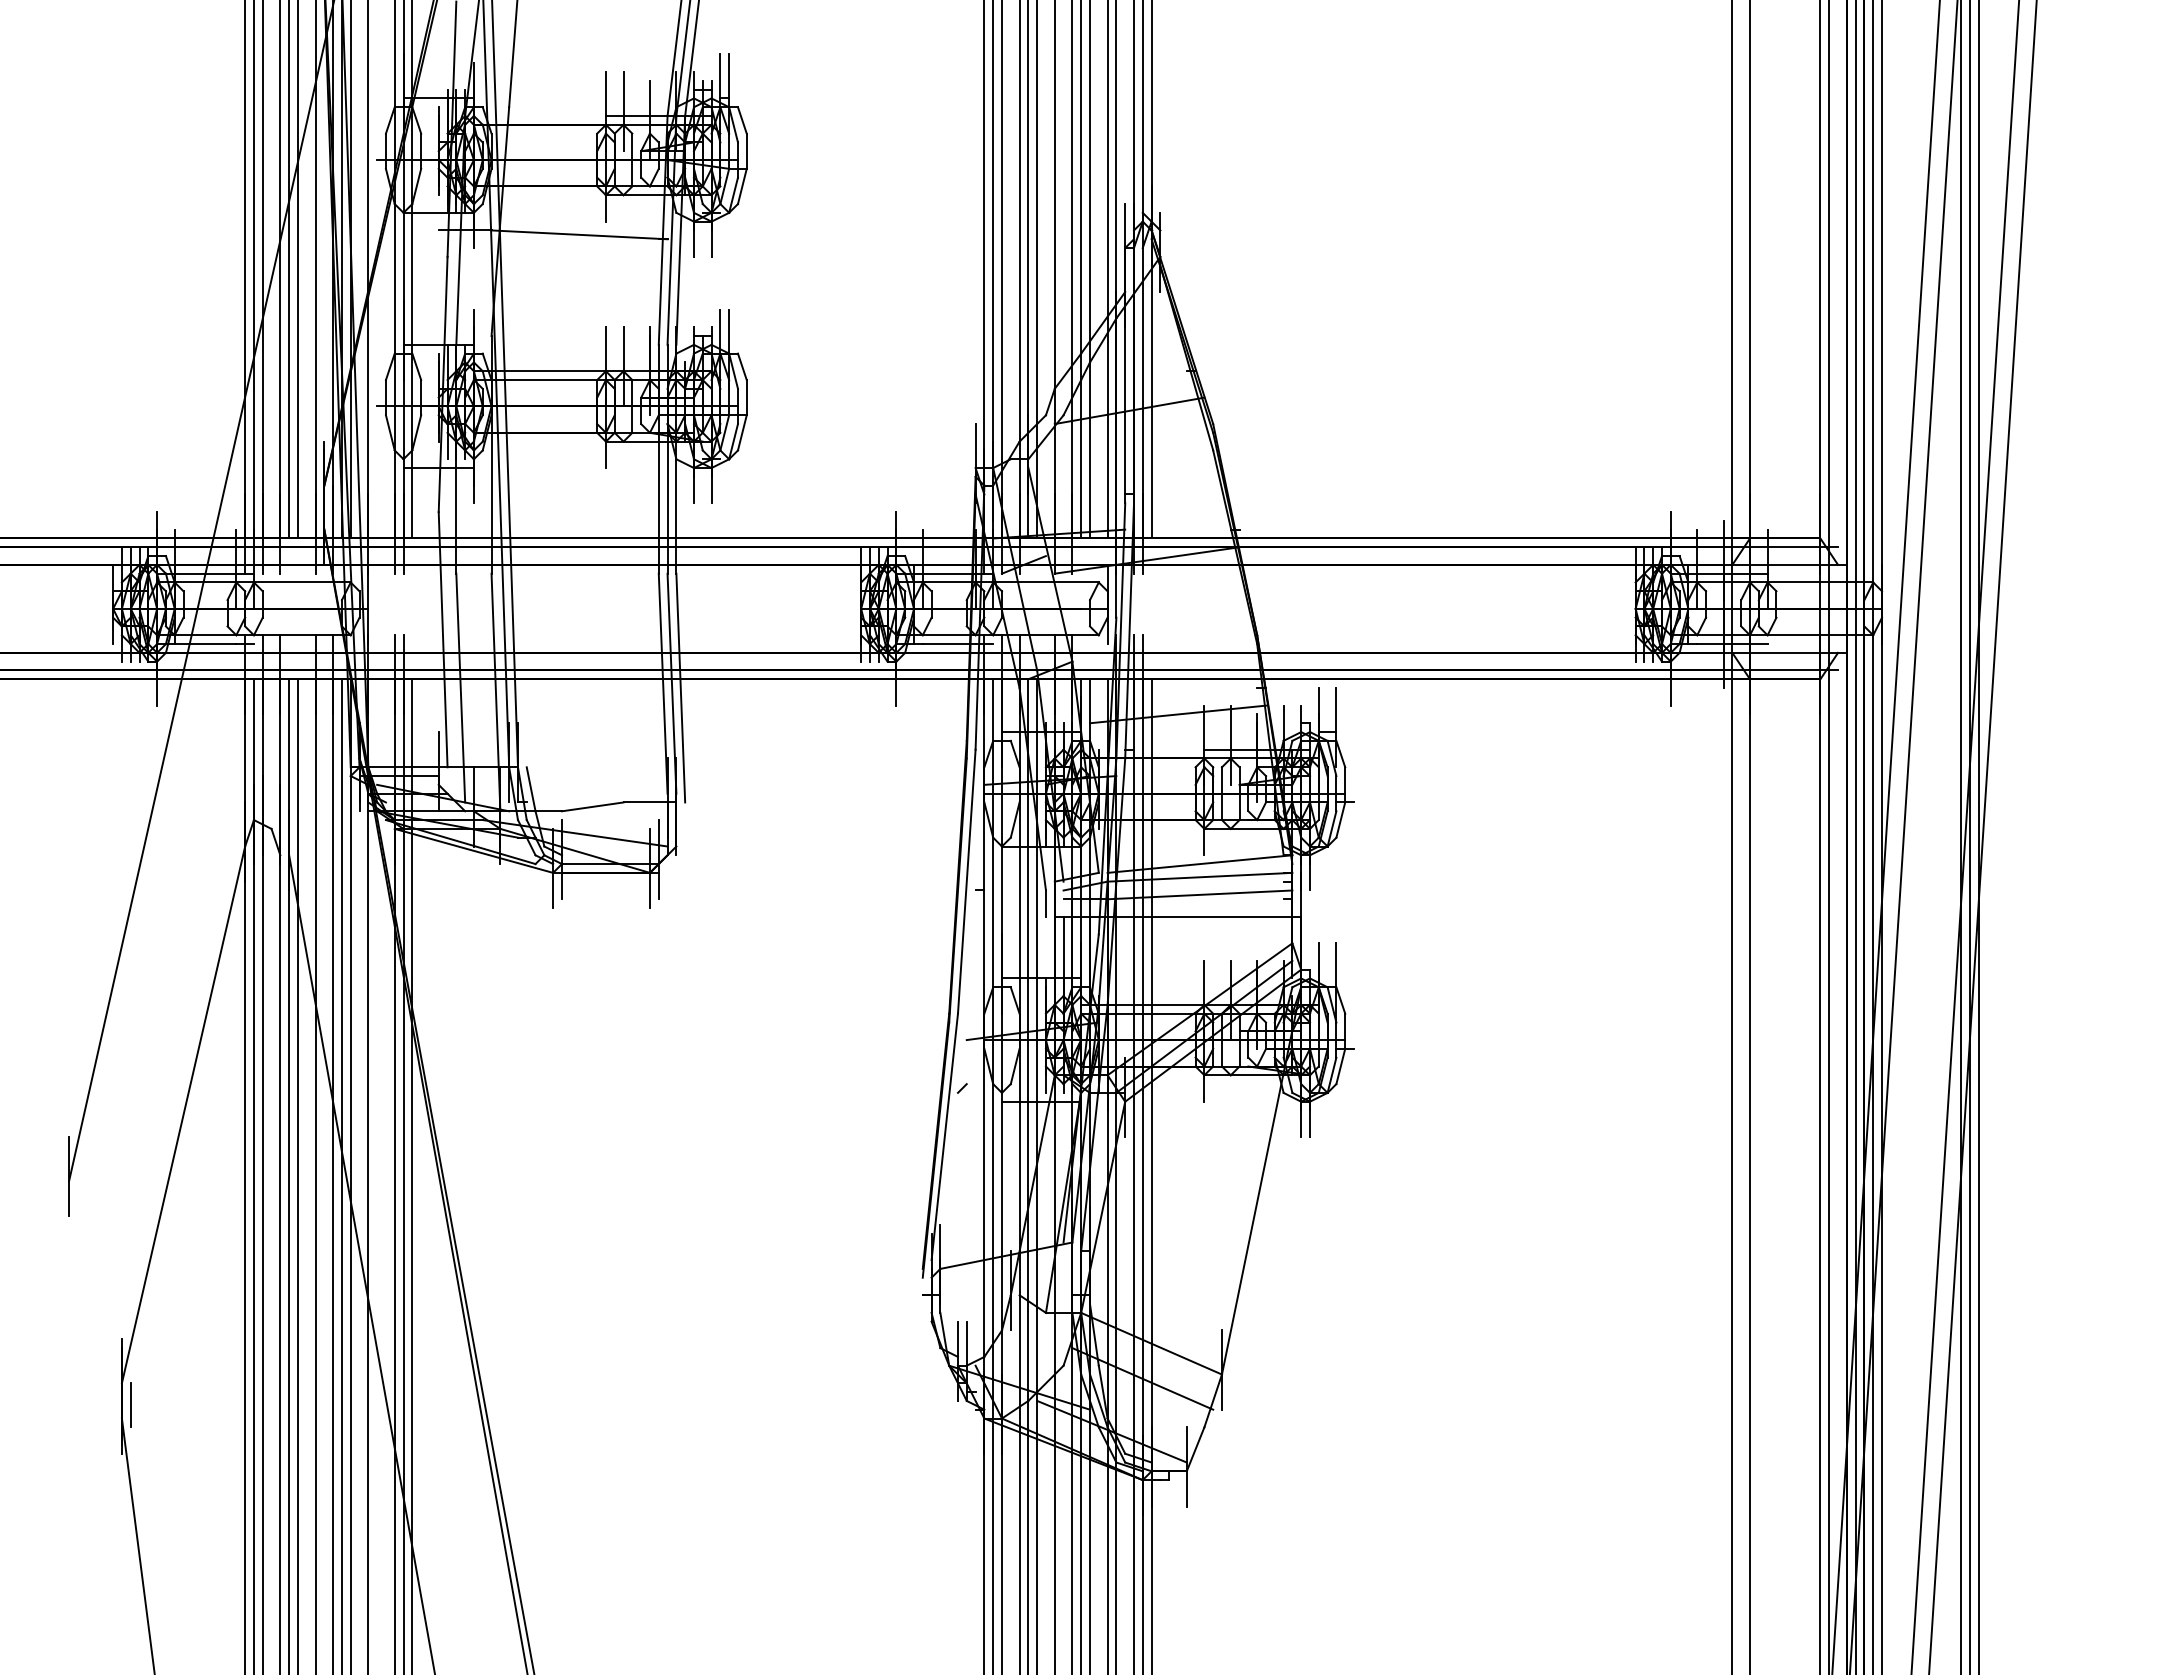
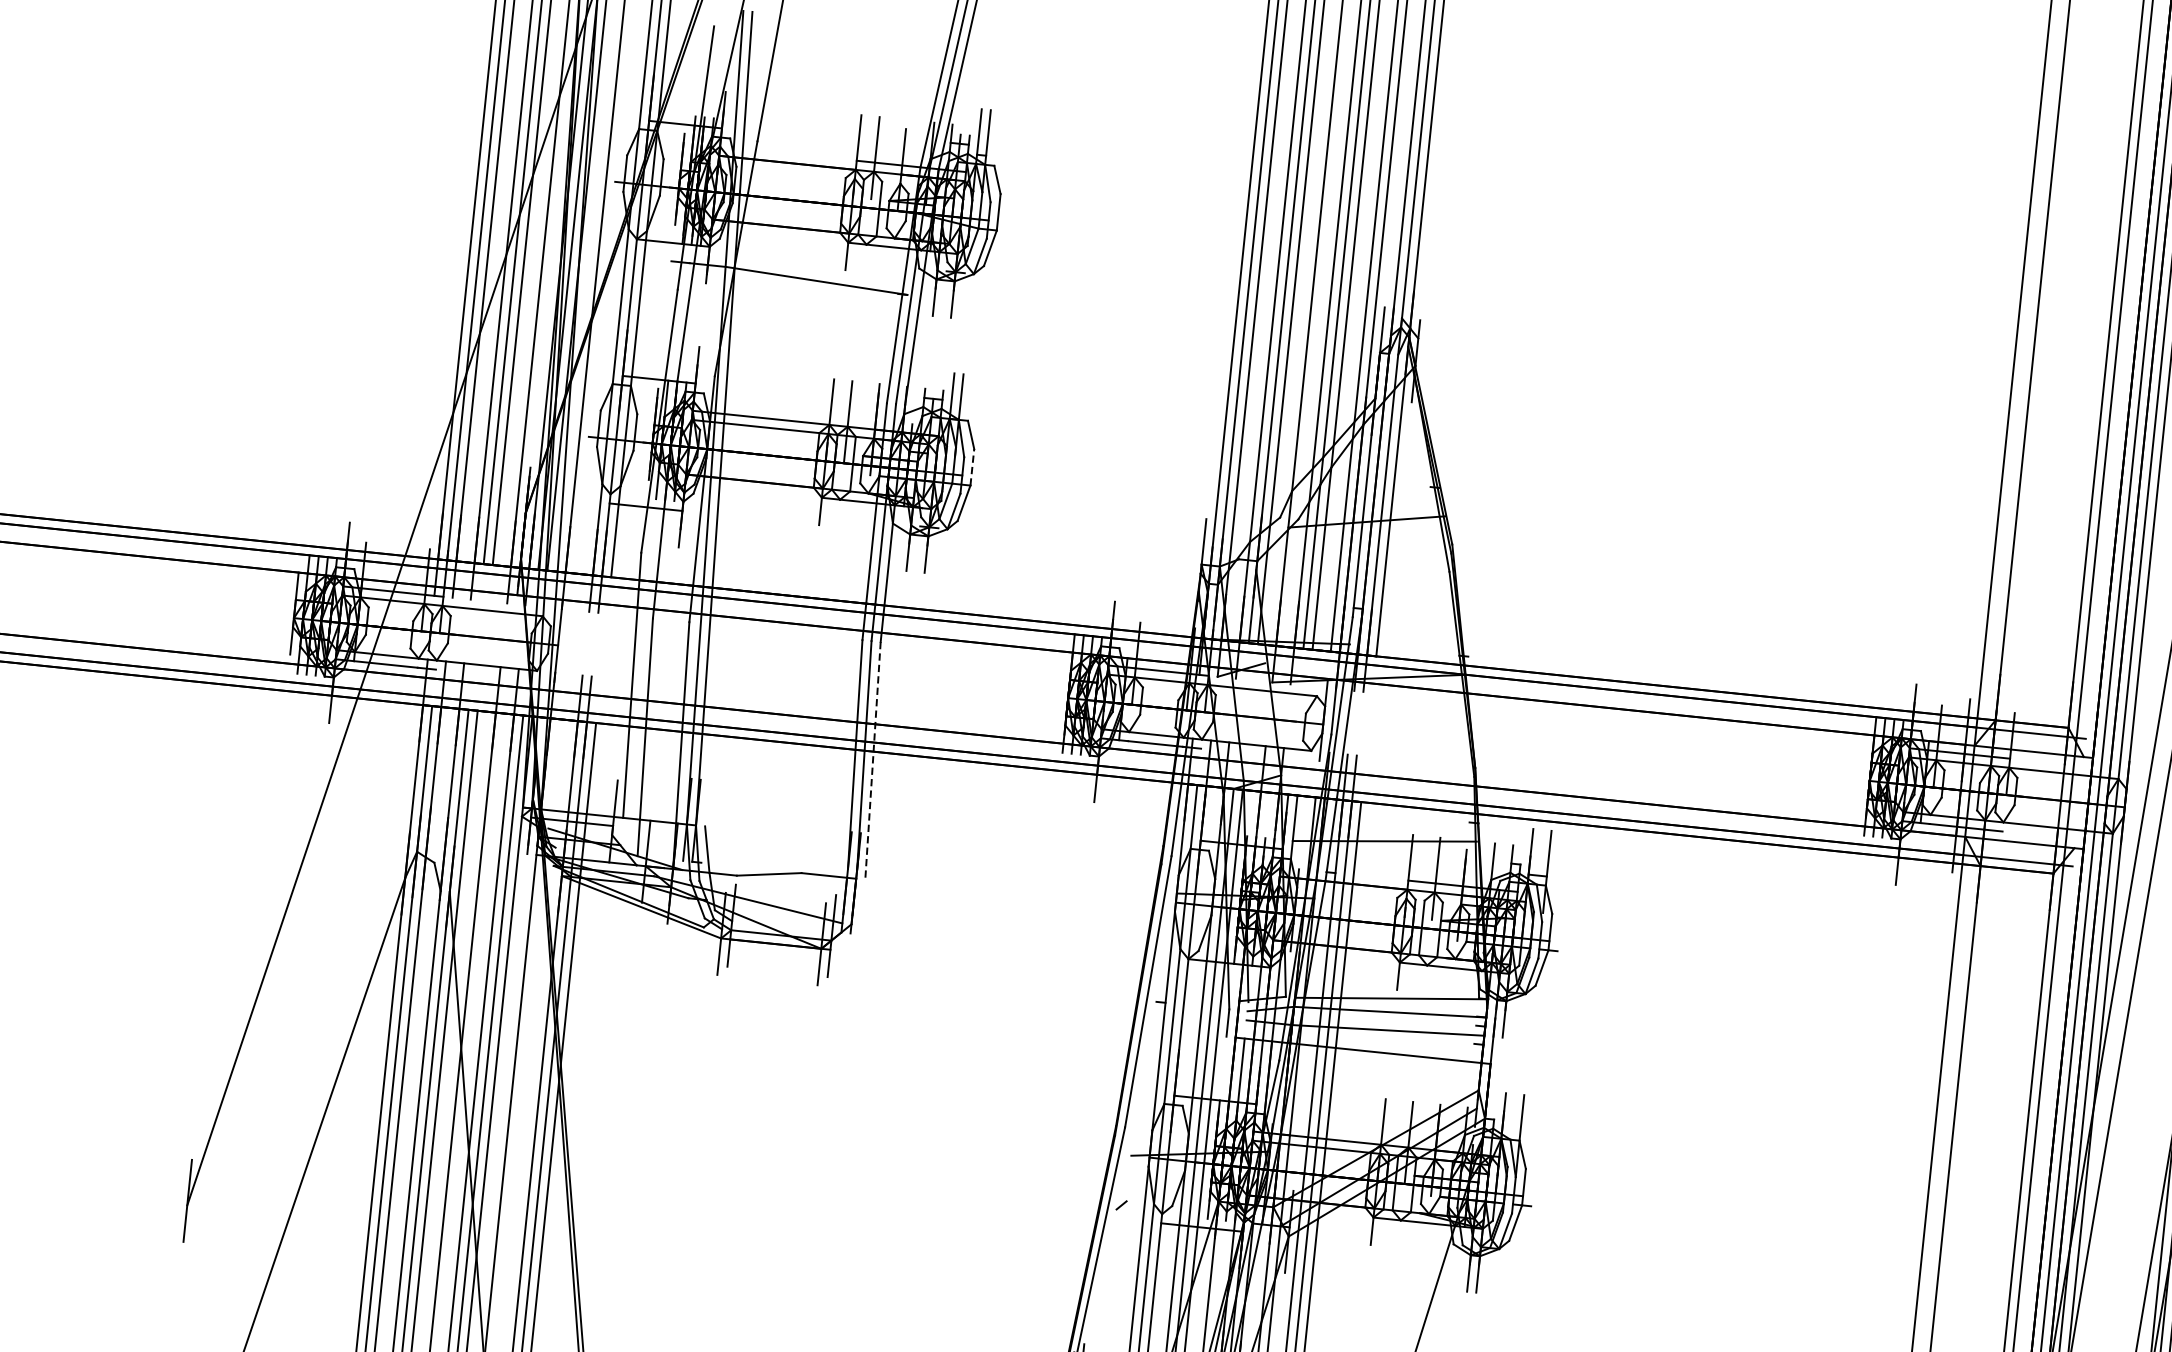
line: (746, 397) -> (972, 467), solid -> dashed
line: (680, 688) -> (872, 761), solid -> dashed

